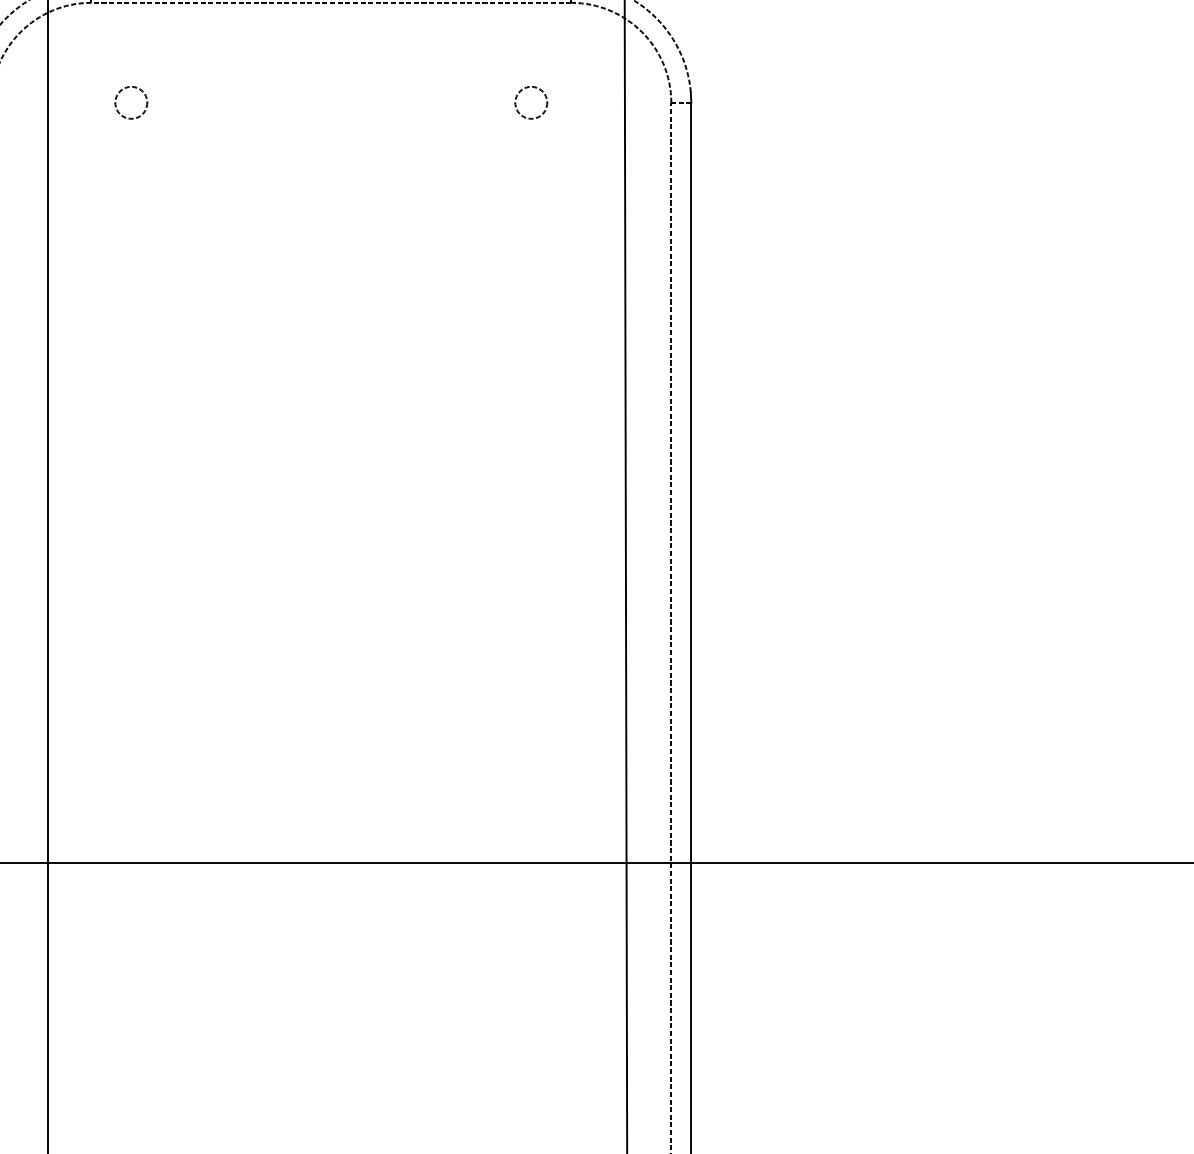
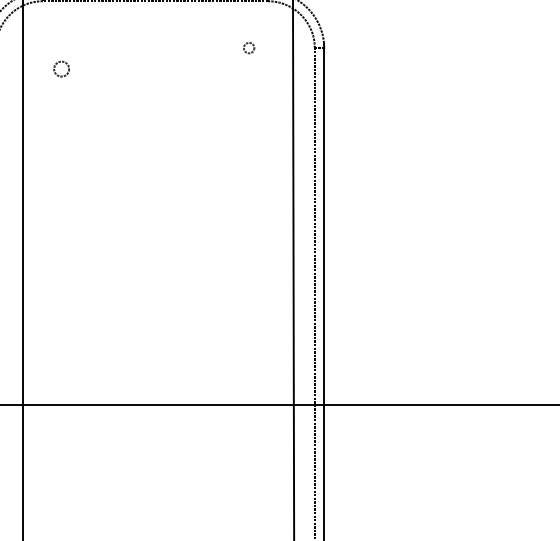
circle: (131, 101) -> (61, 68), moved
circle: (529, 101) -> (248, 47), size x0.7

